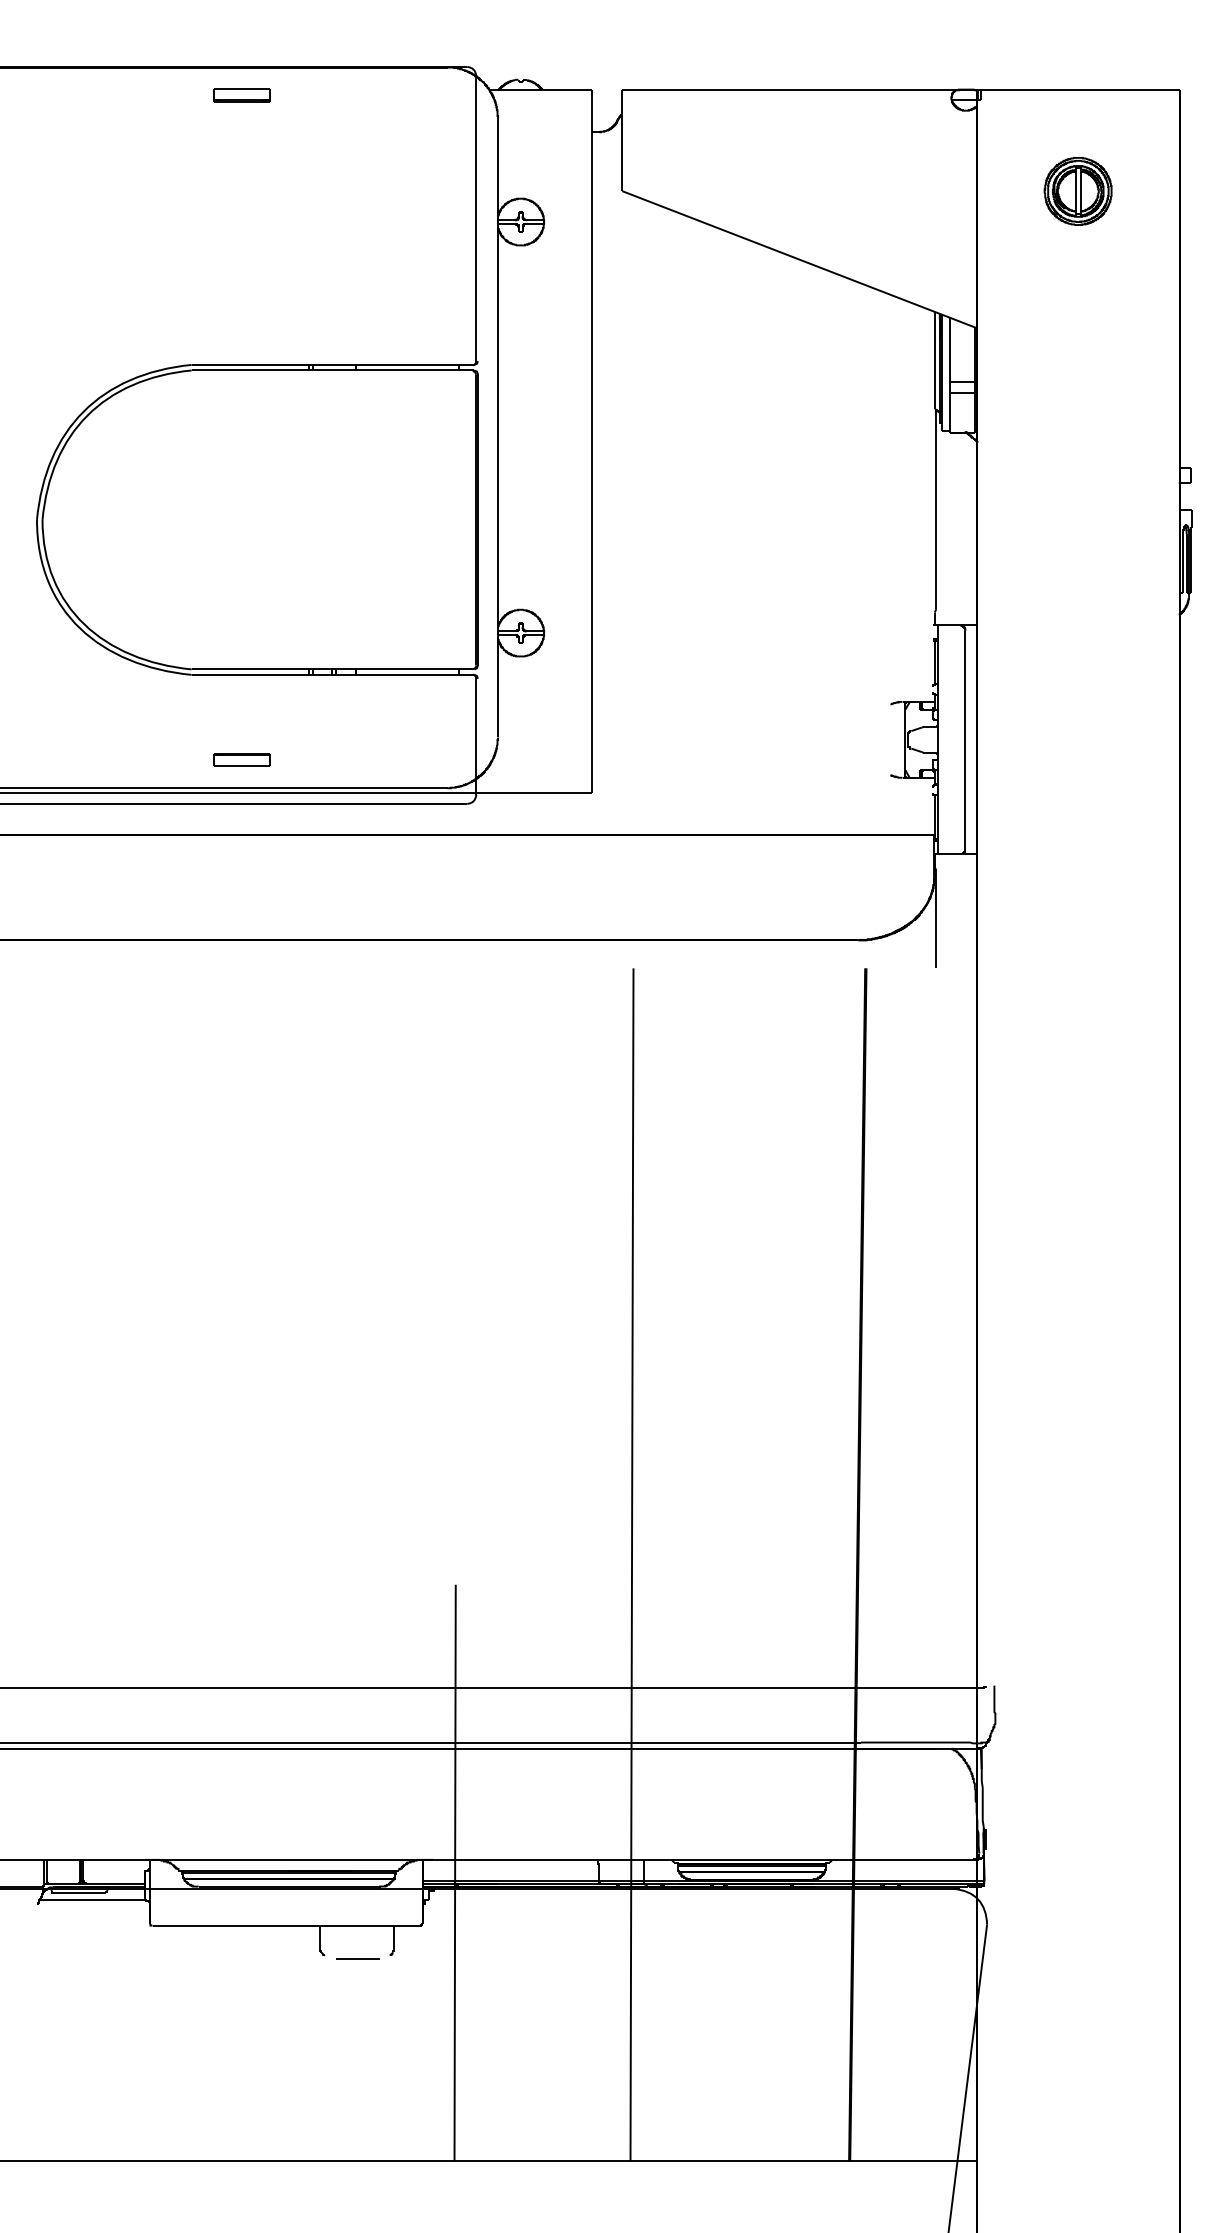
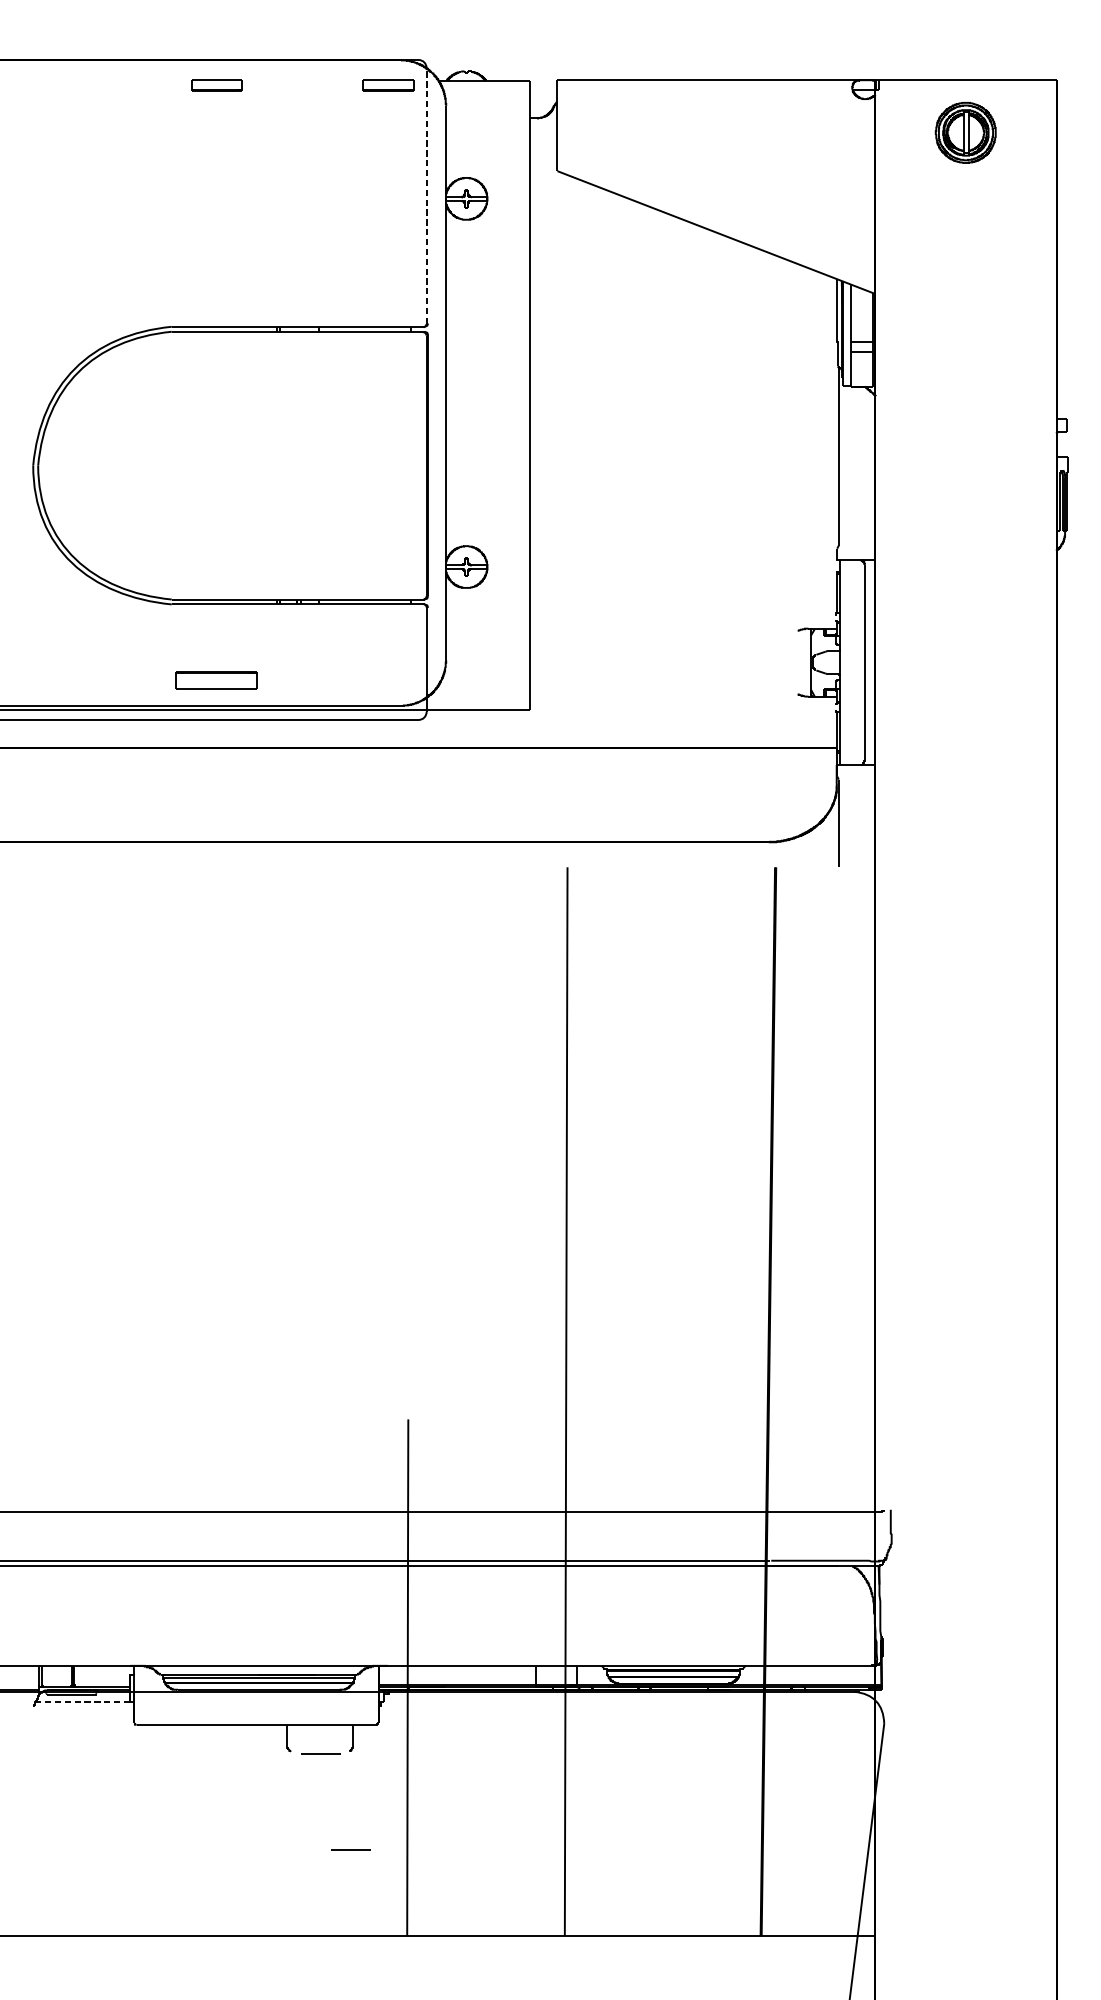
part: (433, 95) -> (388, 85), added
part: (1077, 191) -> (965, 132), moved
line: (476, 219) -> (426, 196), solid -> dashed
part: (241, 759) -> (216, 680), size x1.6
line: (92, 1899) -> (82, 1701), solid -> dashed
line: (391, 2065) -> (350, 1850), added

